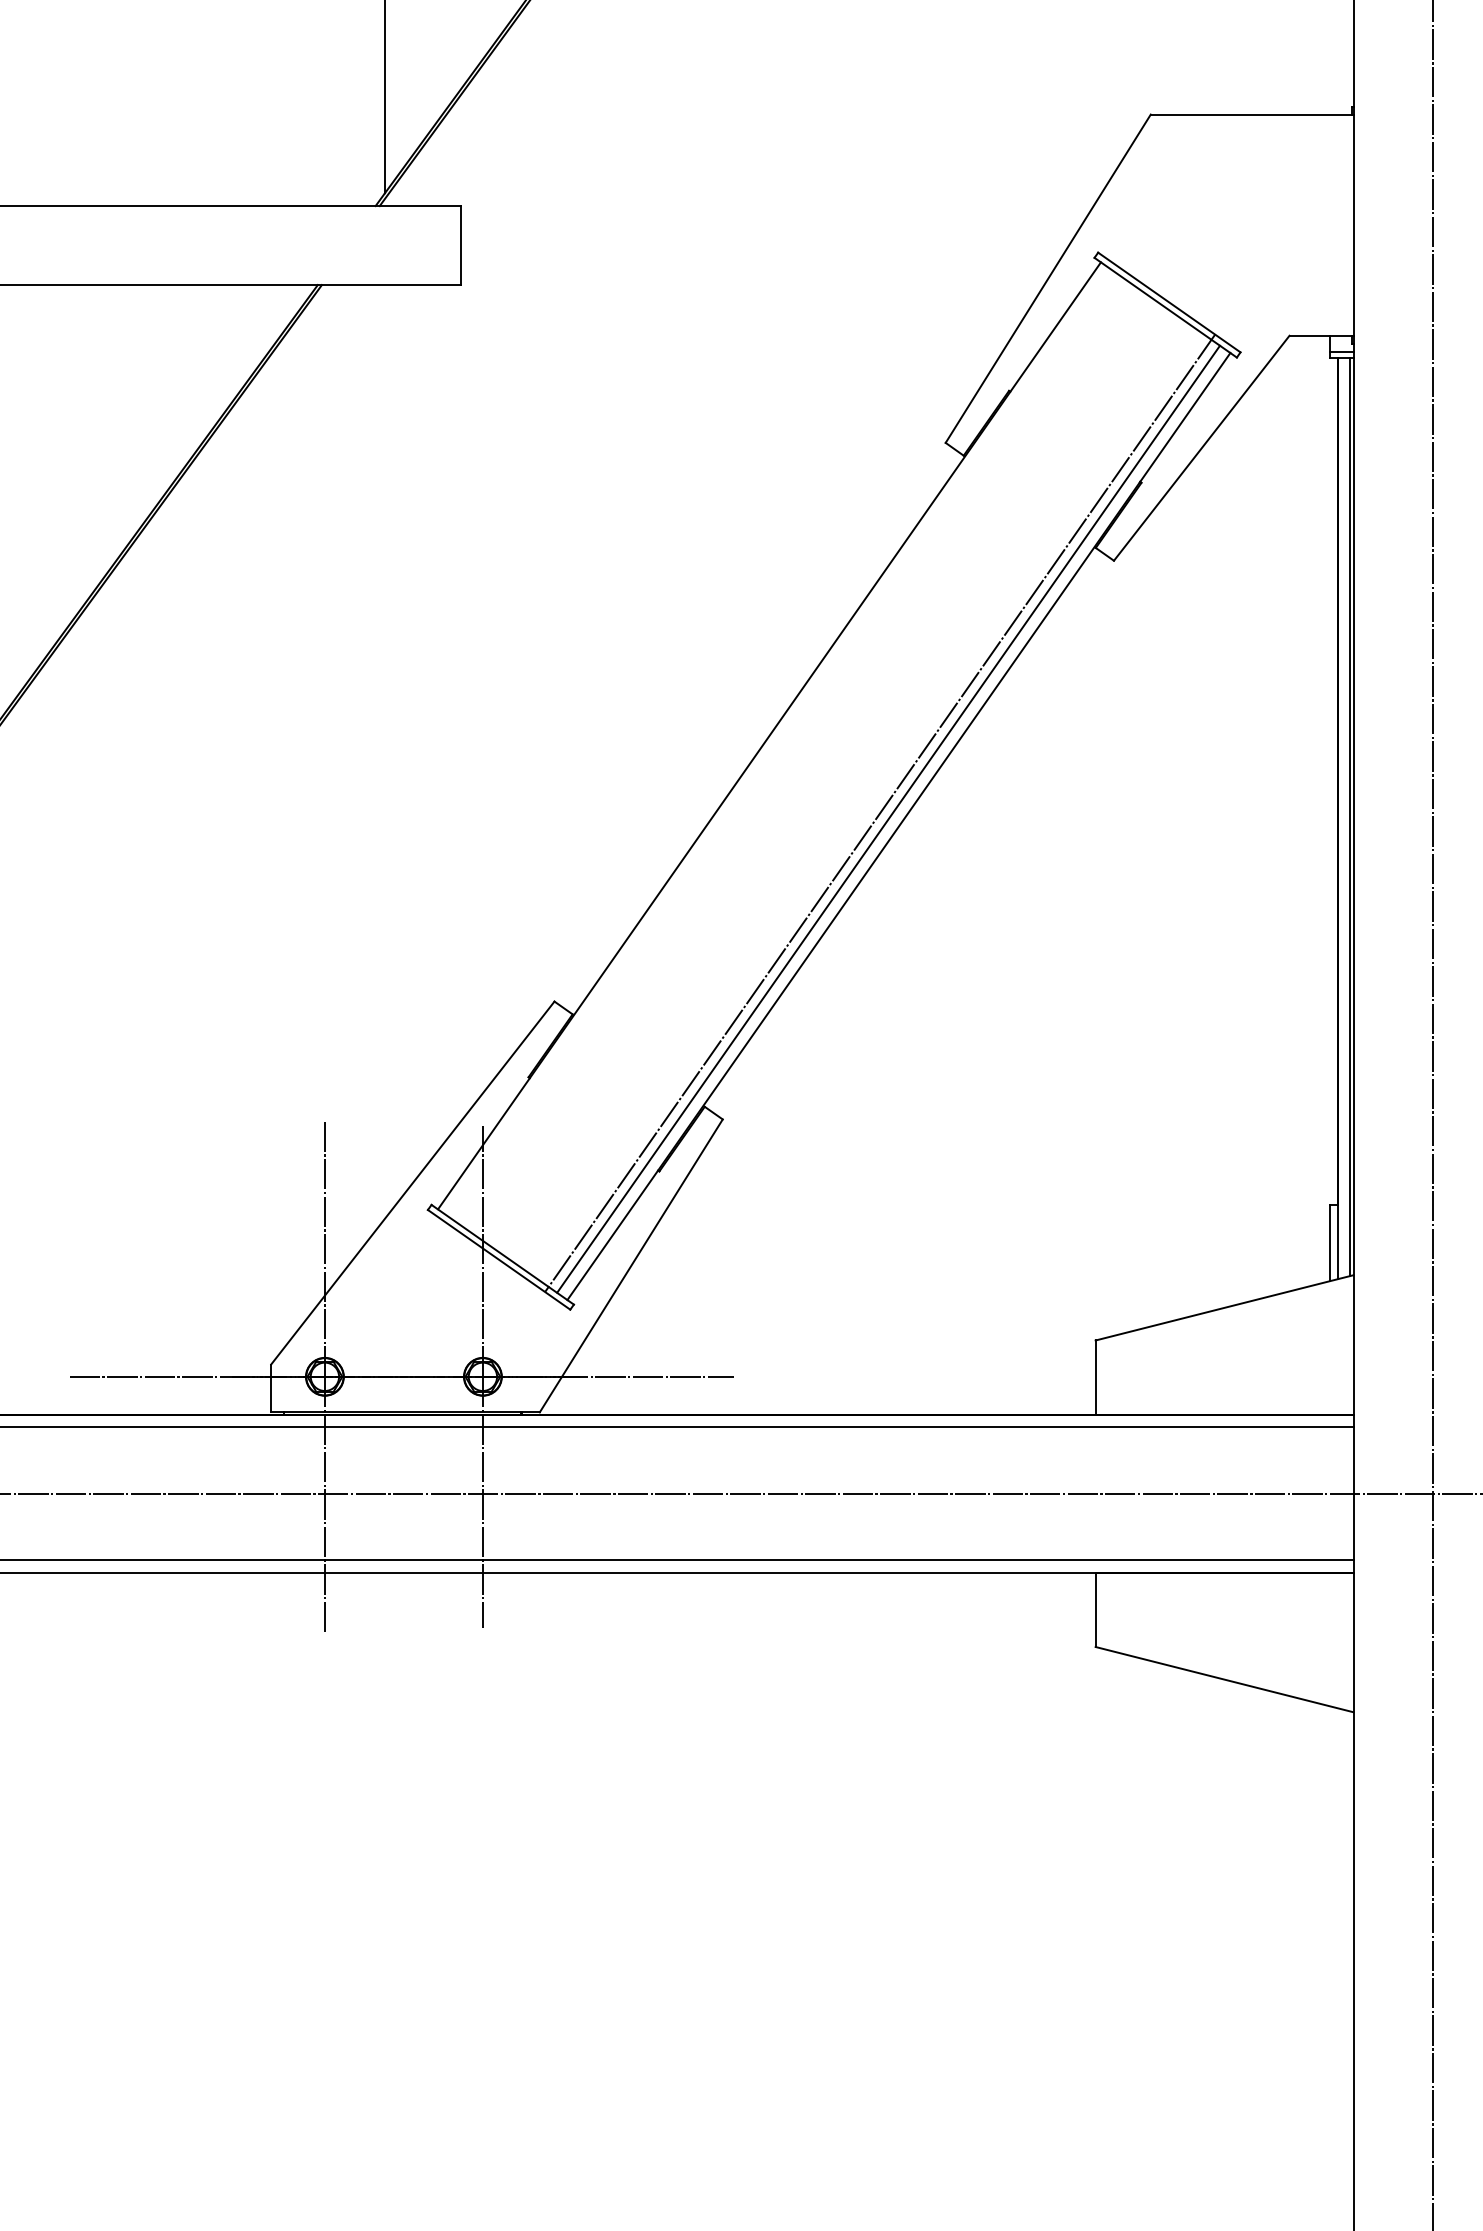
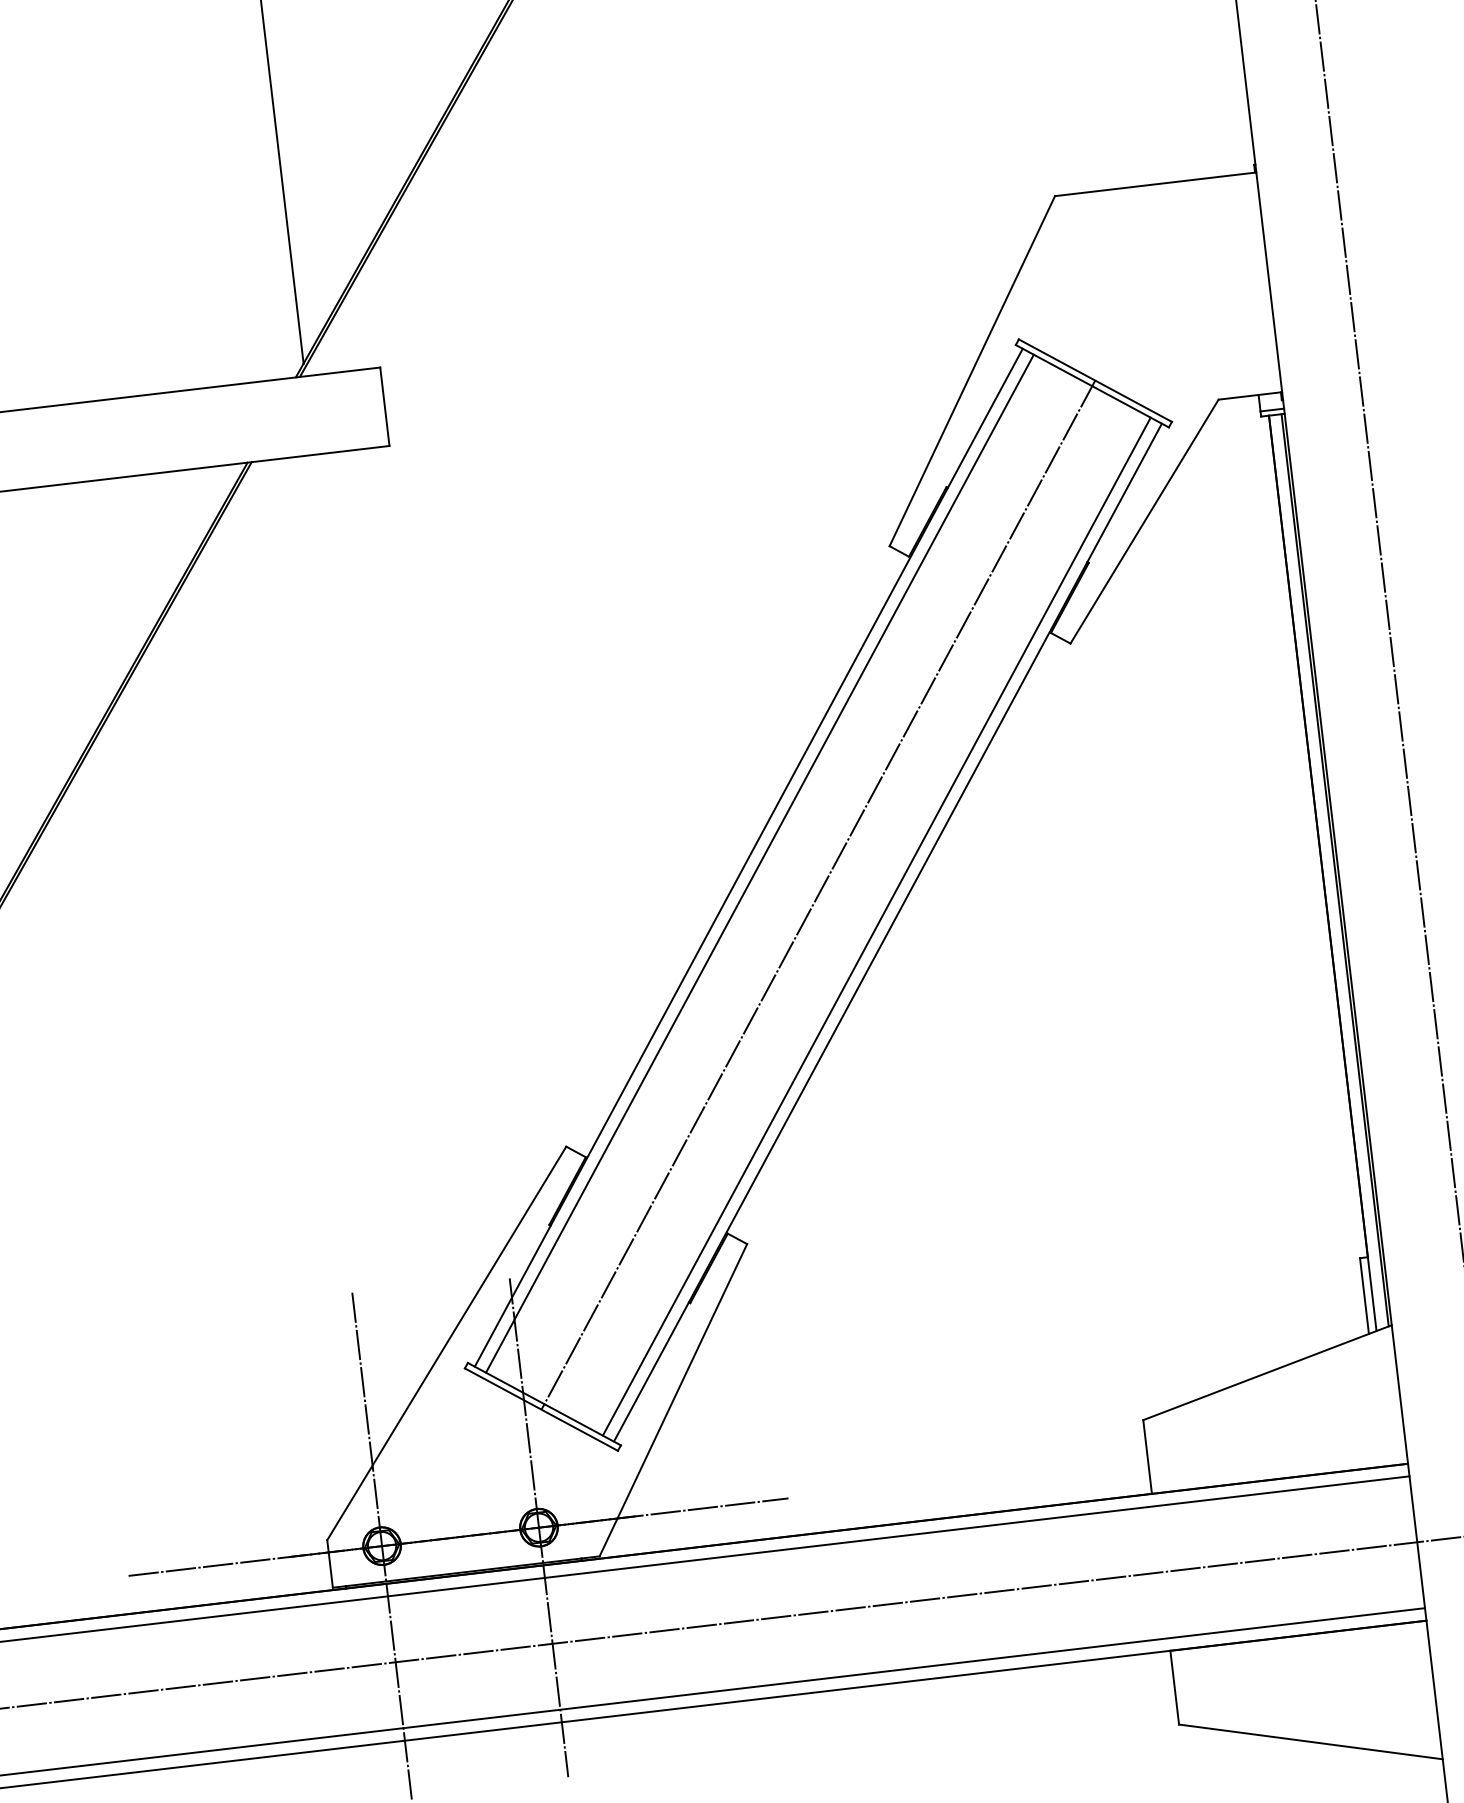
line: (779, 742) -> (759, 863), added
line: (880, 812) -> (818, 894), moved

